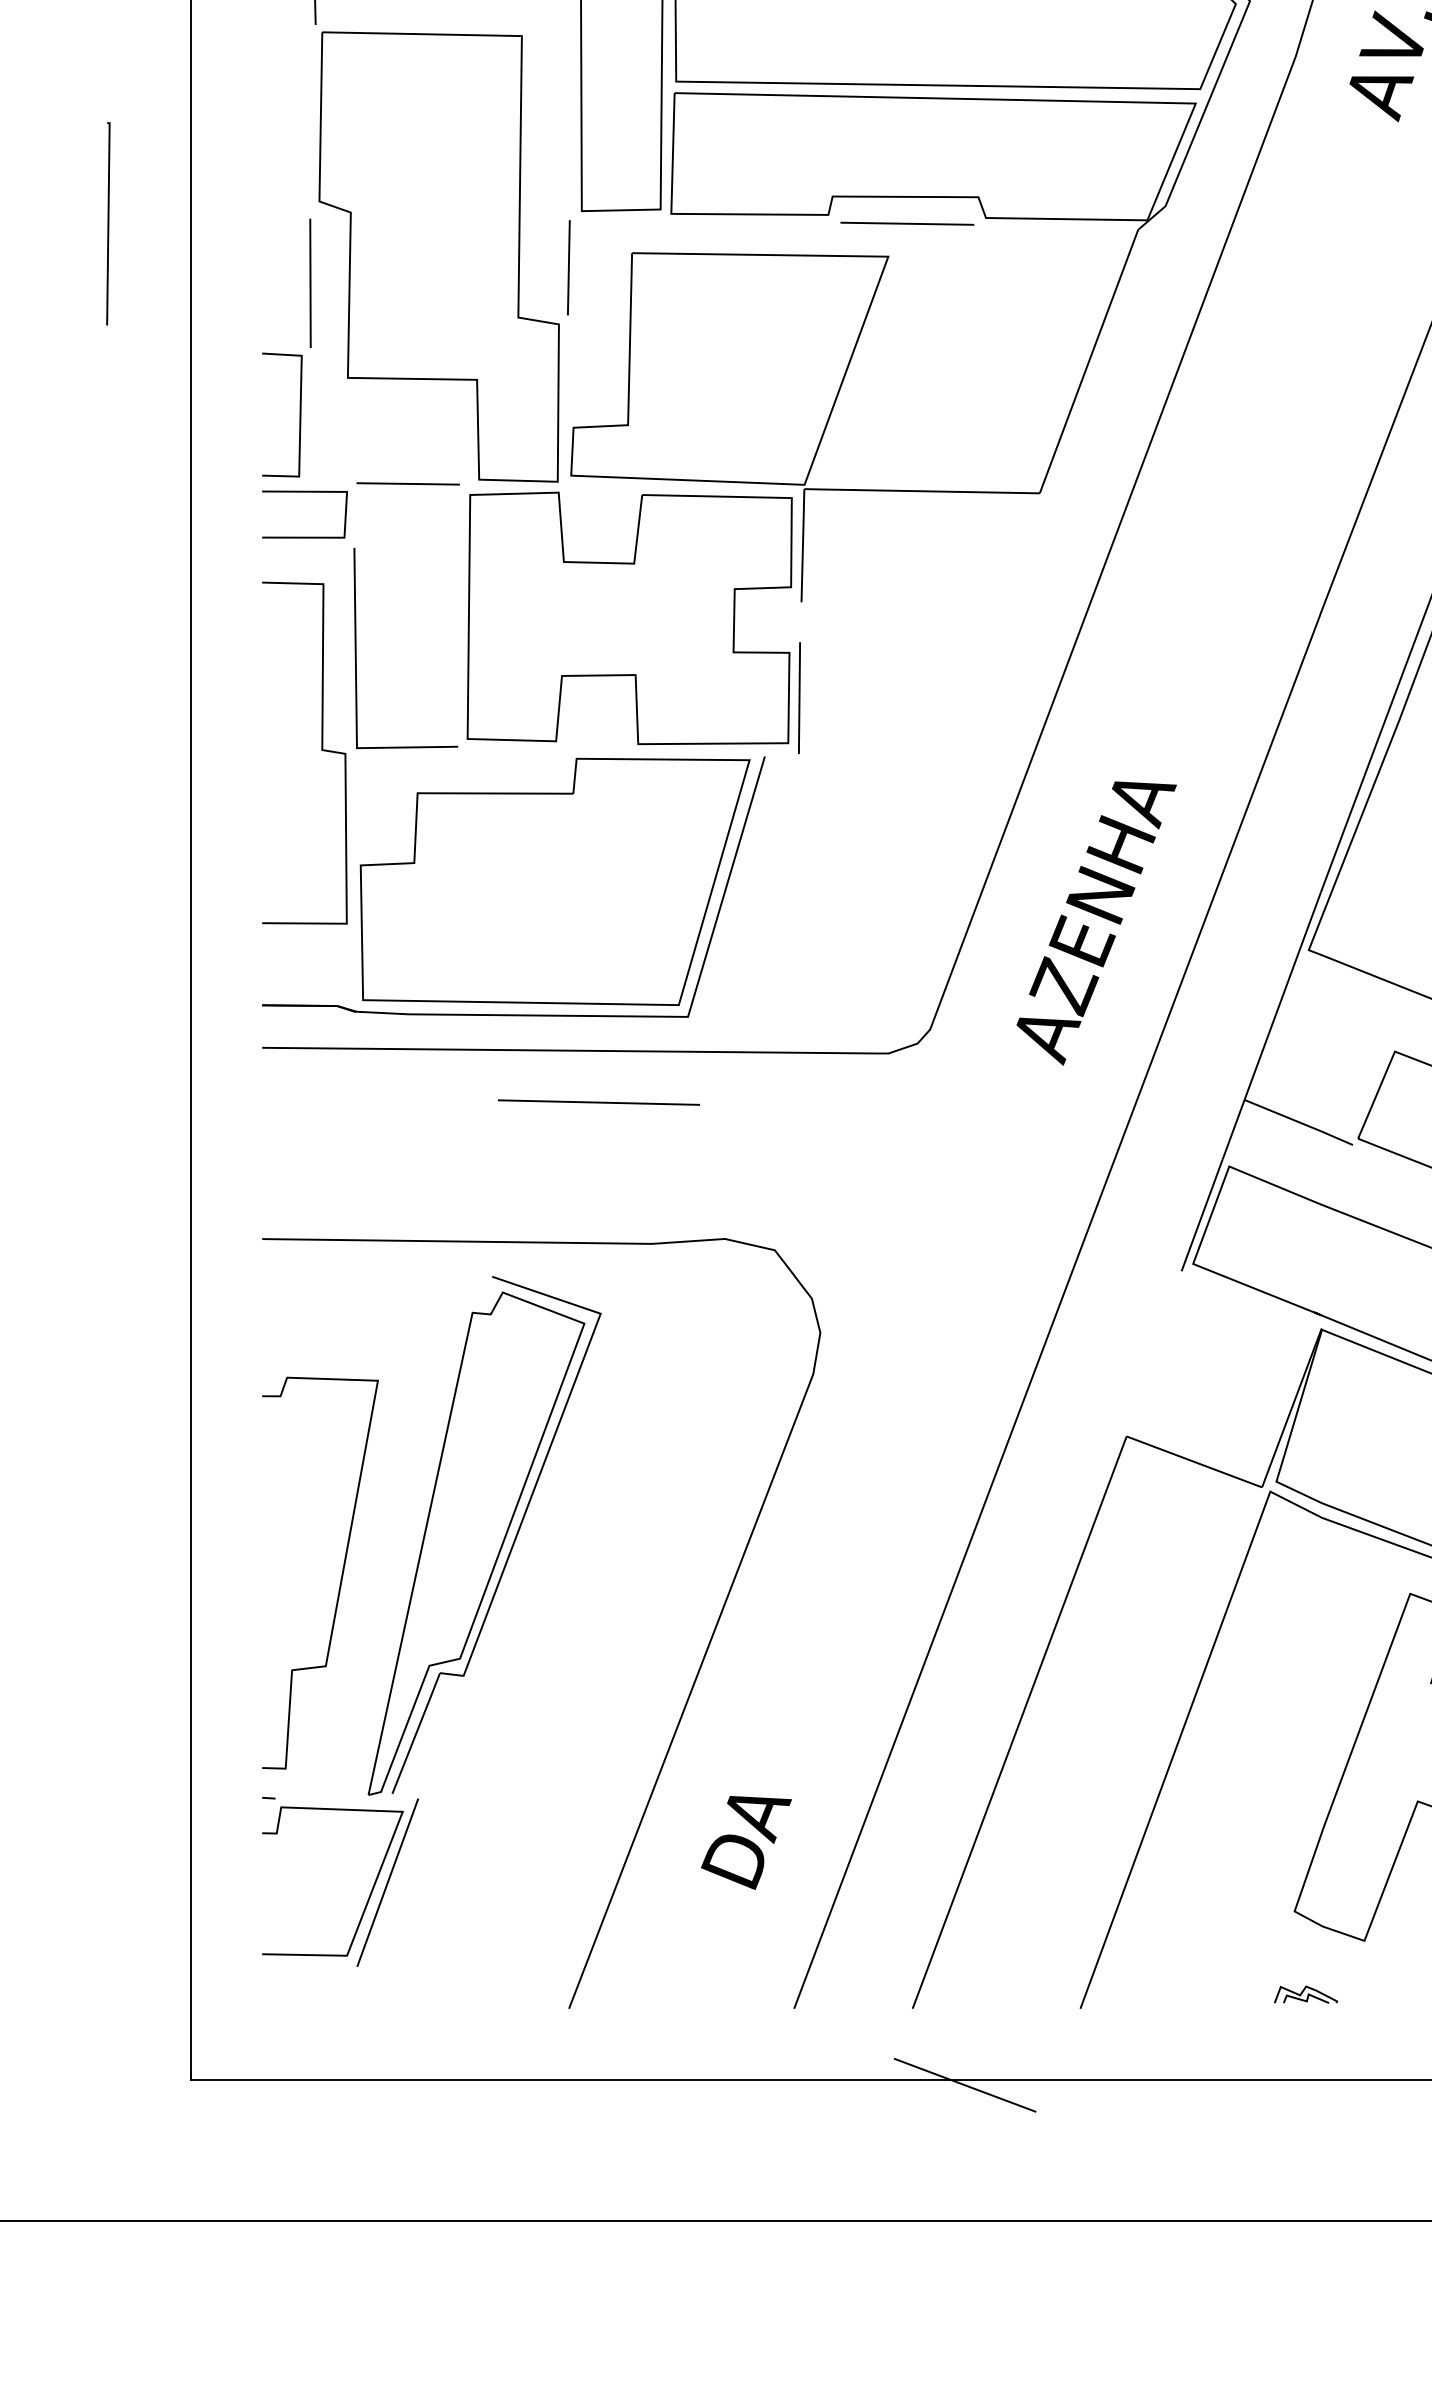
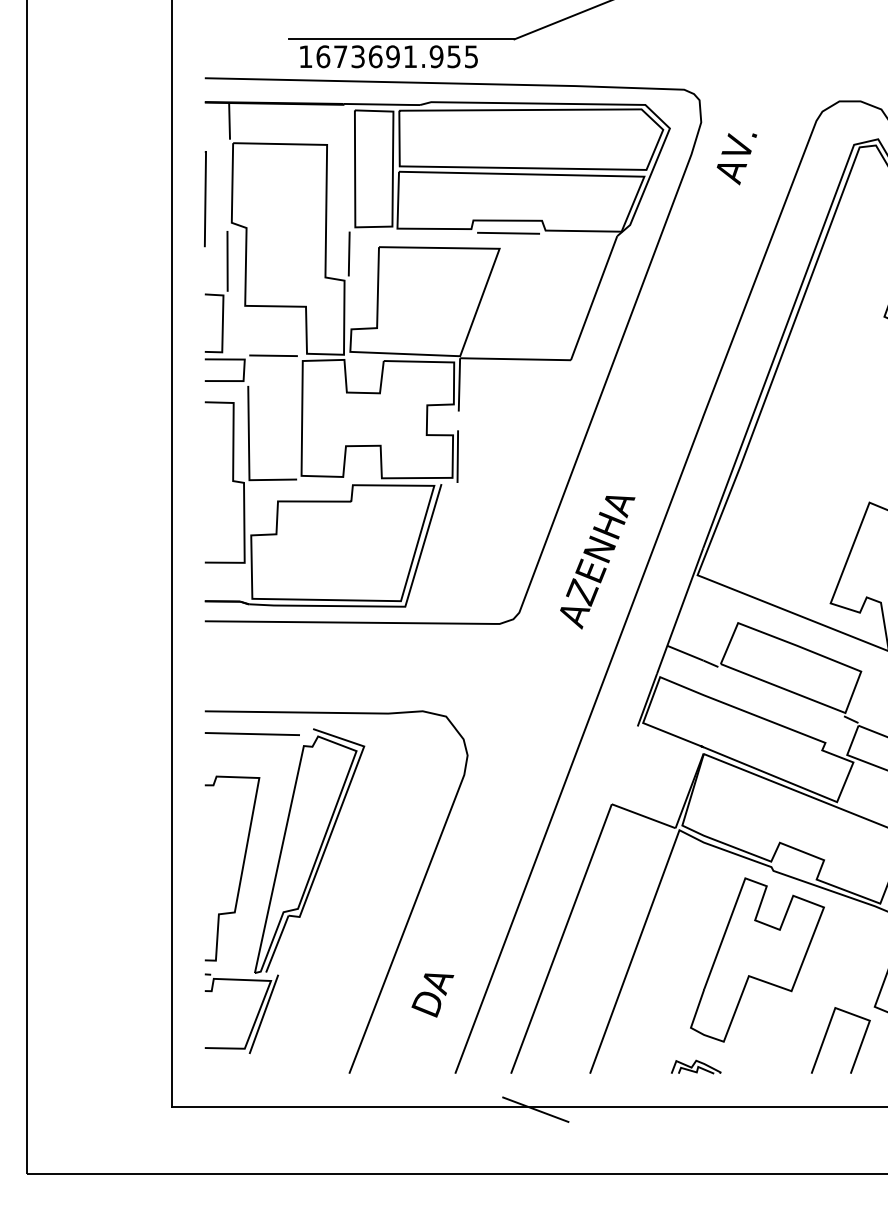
line: (108, 224) -> (205, 199), moved
line: (597, 1101) -> (251, 733), moved
part: (1306, 1993) -> (696, 1066), size x1.67

